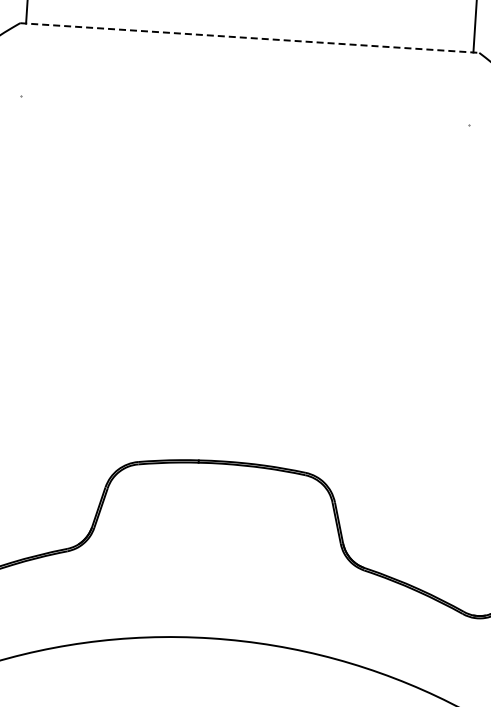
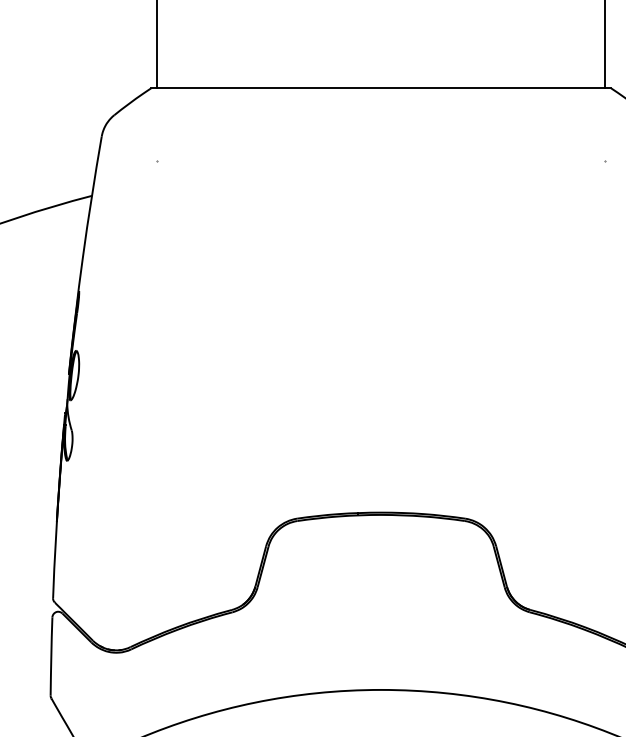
line: (250, 38) -> (381, 88), dashed -> solid

